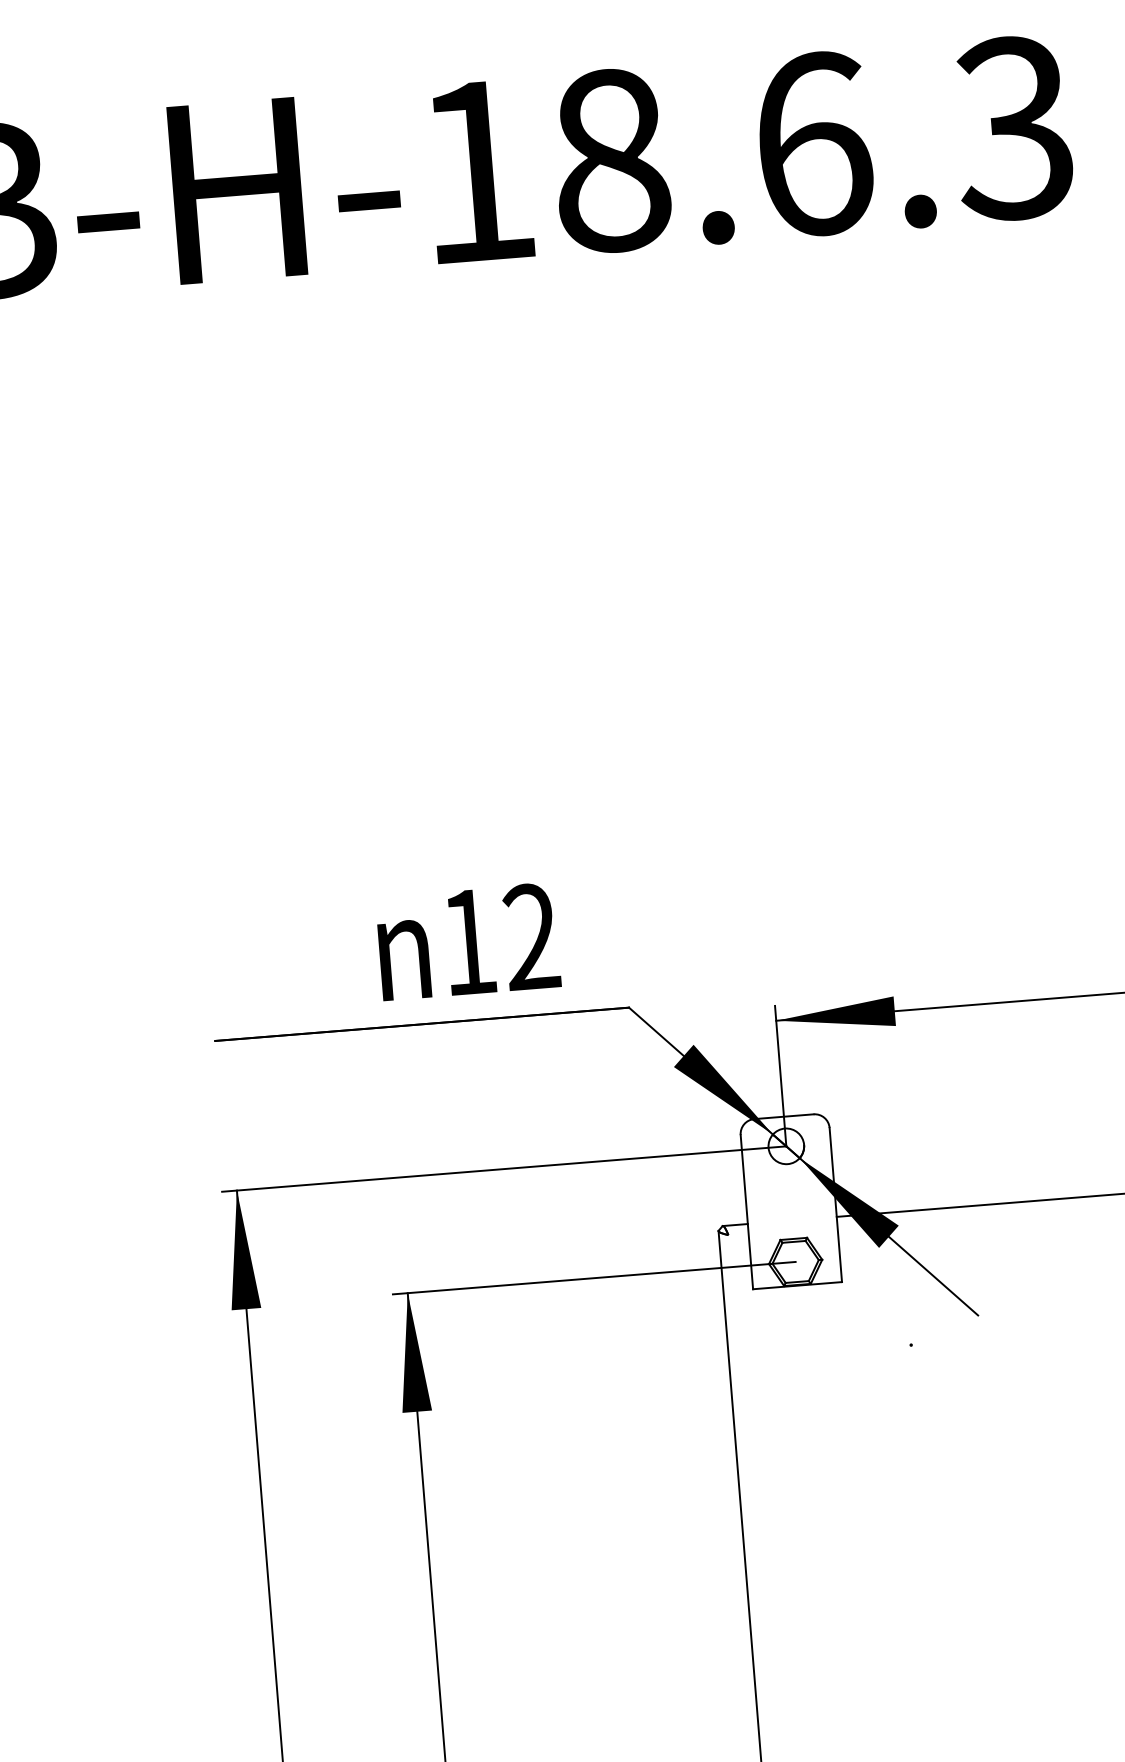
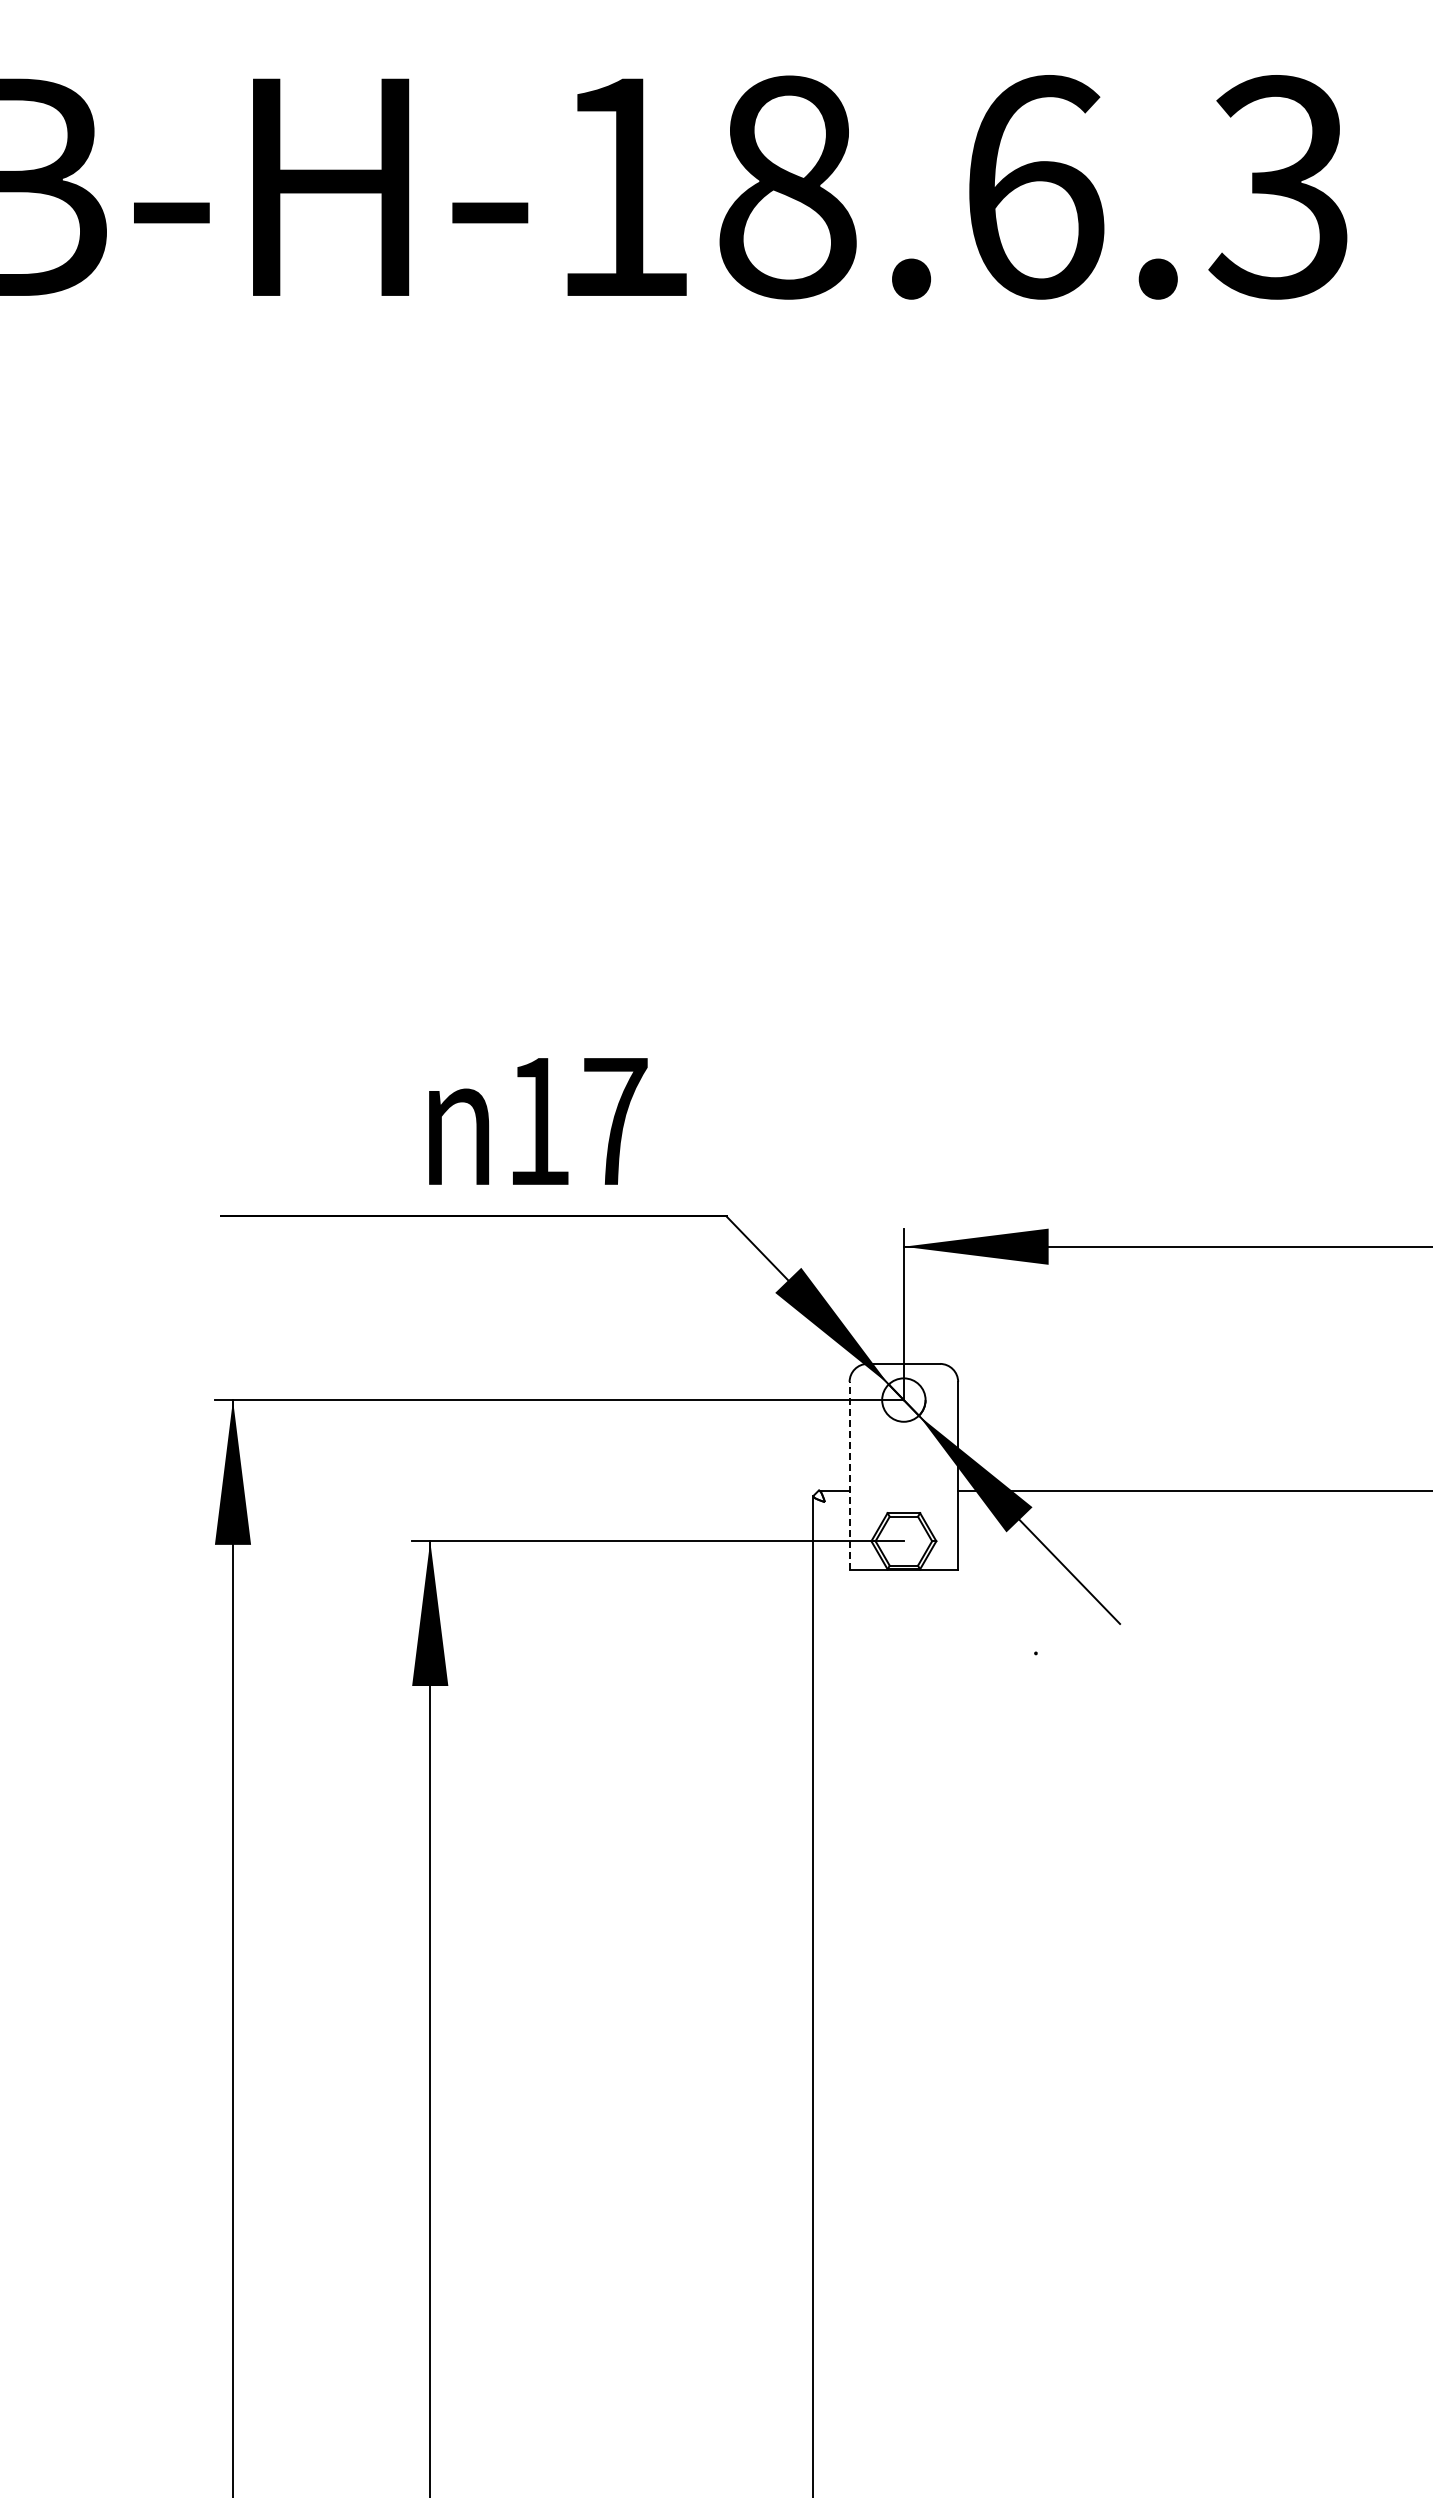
text: (531, 936) -> (615, 1120), 12 -> 17
line: (746, 1211) -> (849, 1475), solid -> dashed

